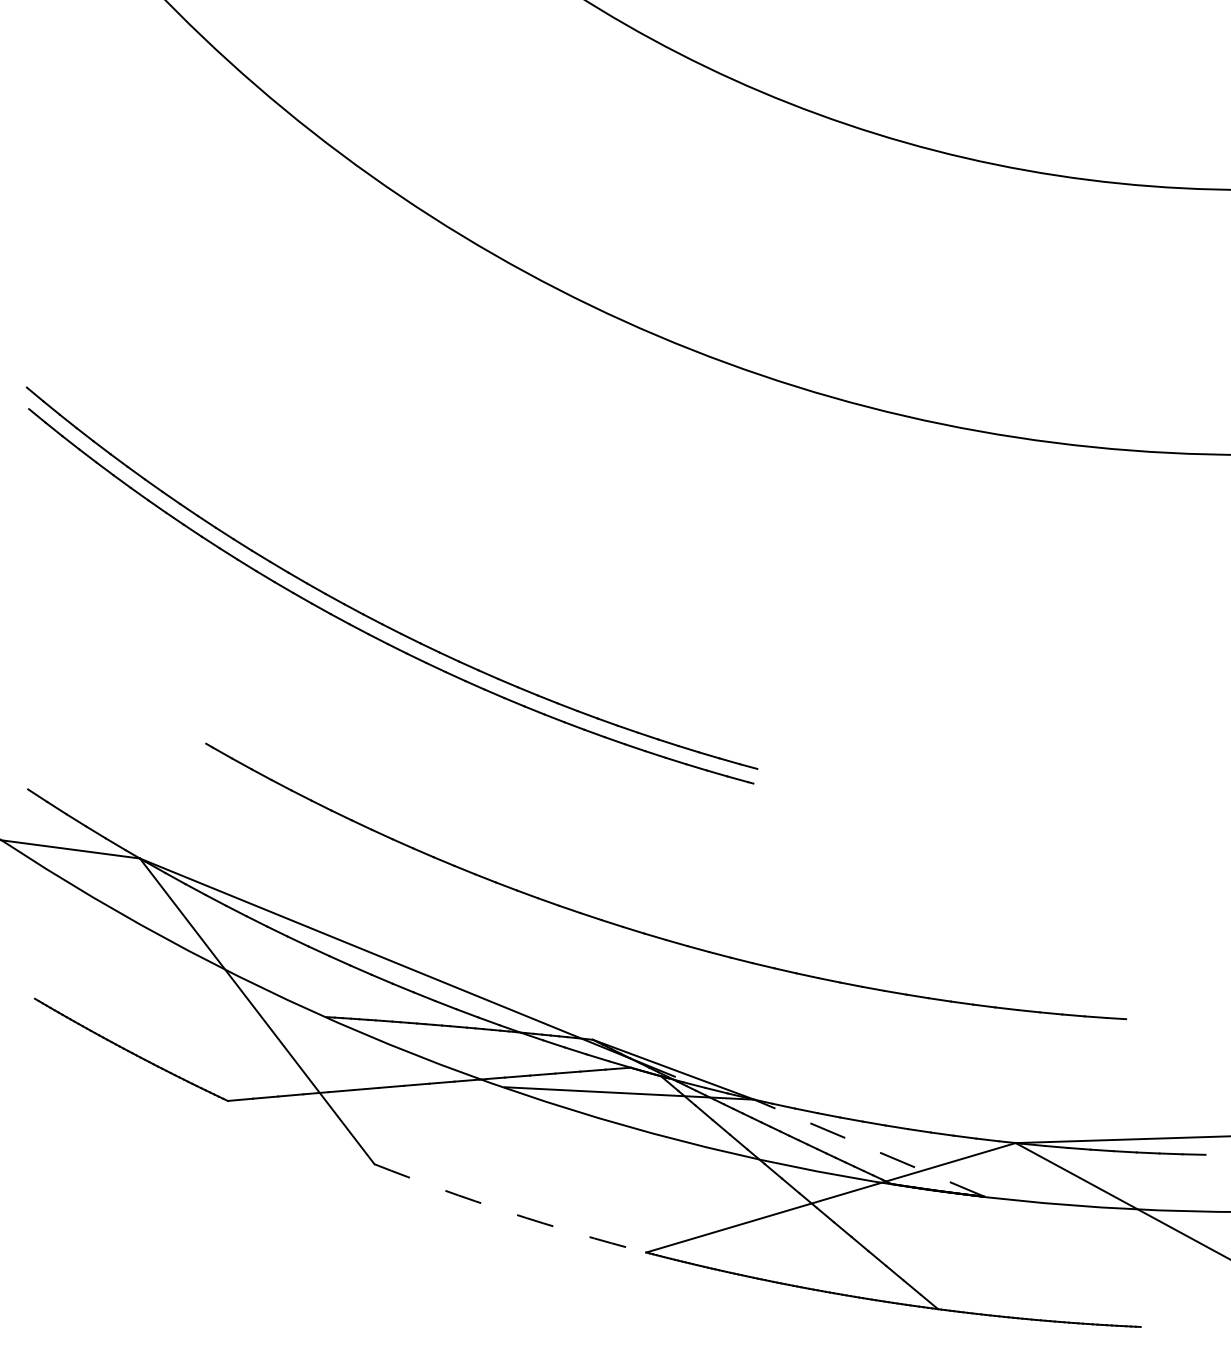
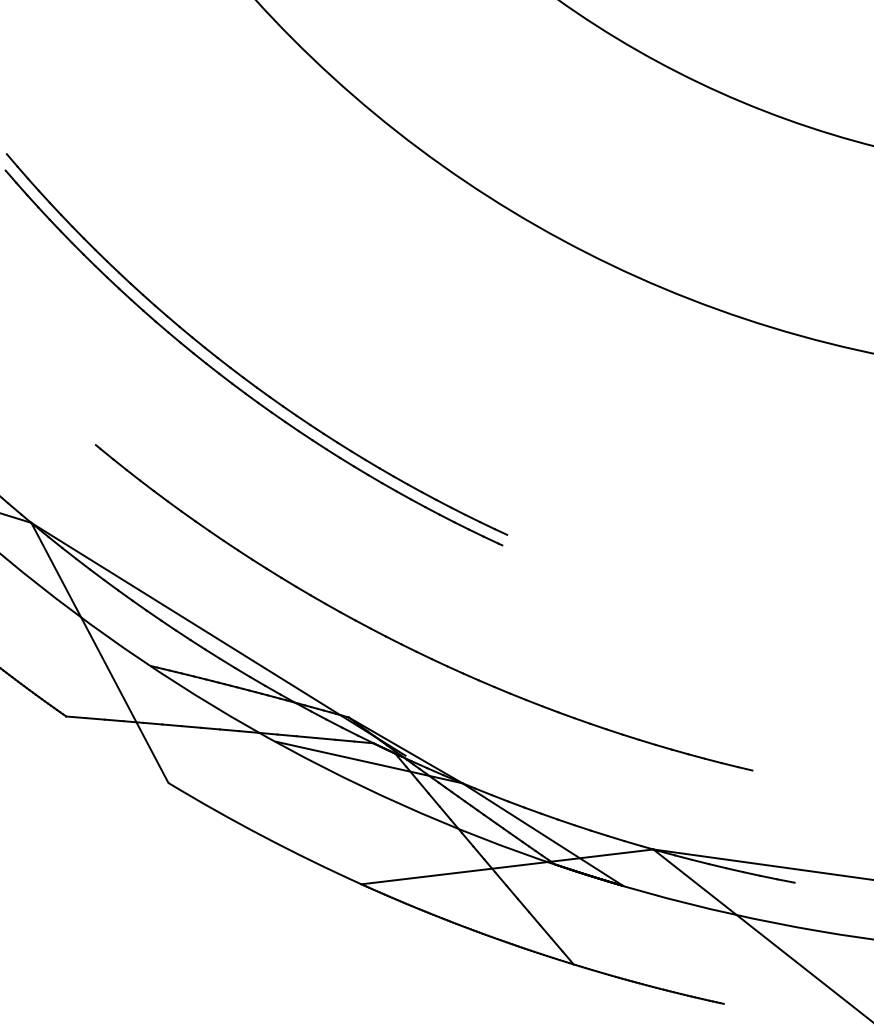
line: (869, 1148) -> (542, 834), dashed -> solid
arc: (509, 1212) -> (263, 836), dashed -> solid

